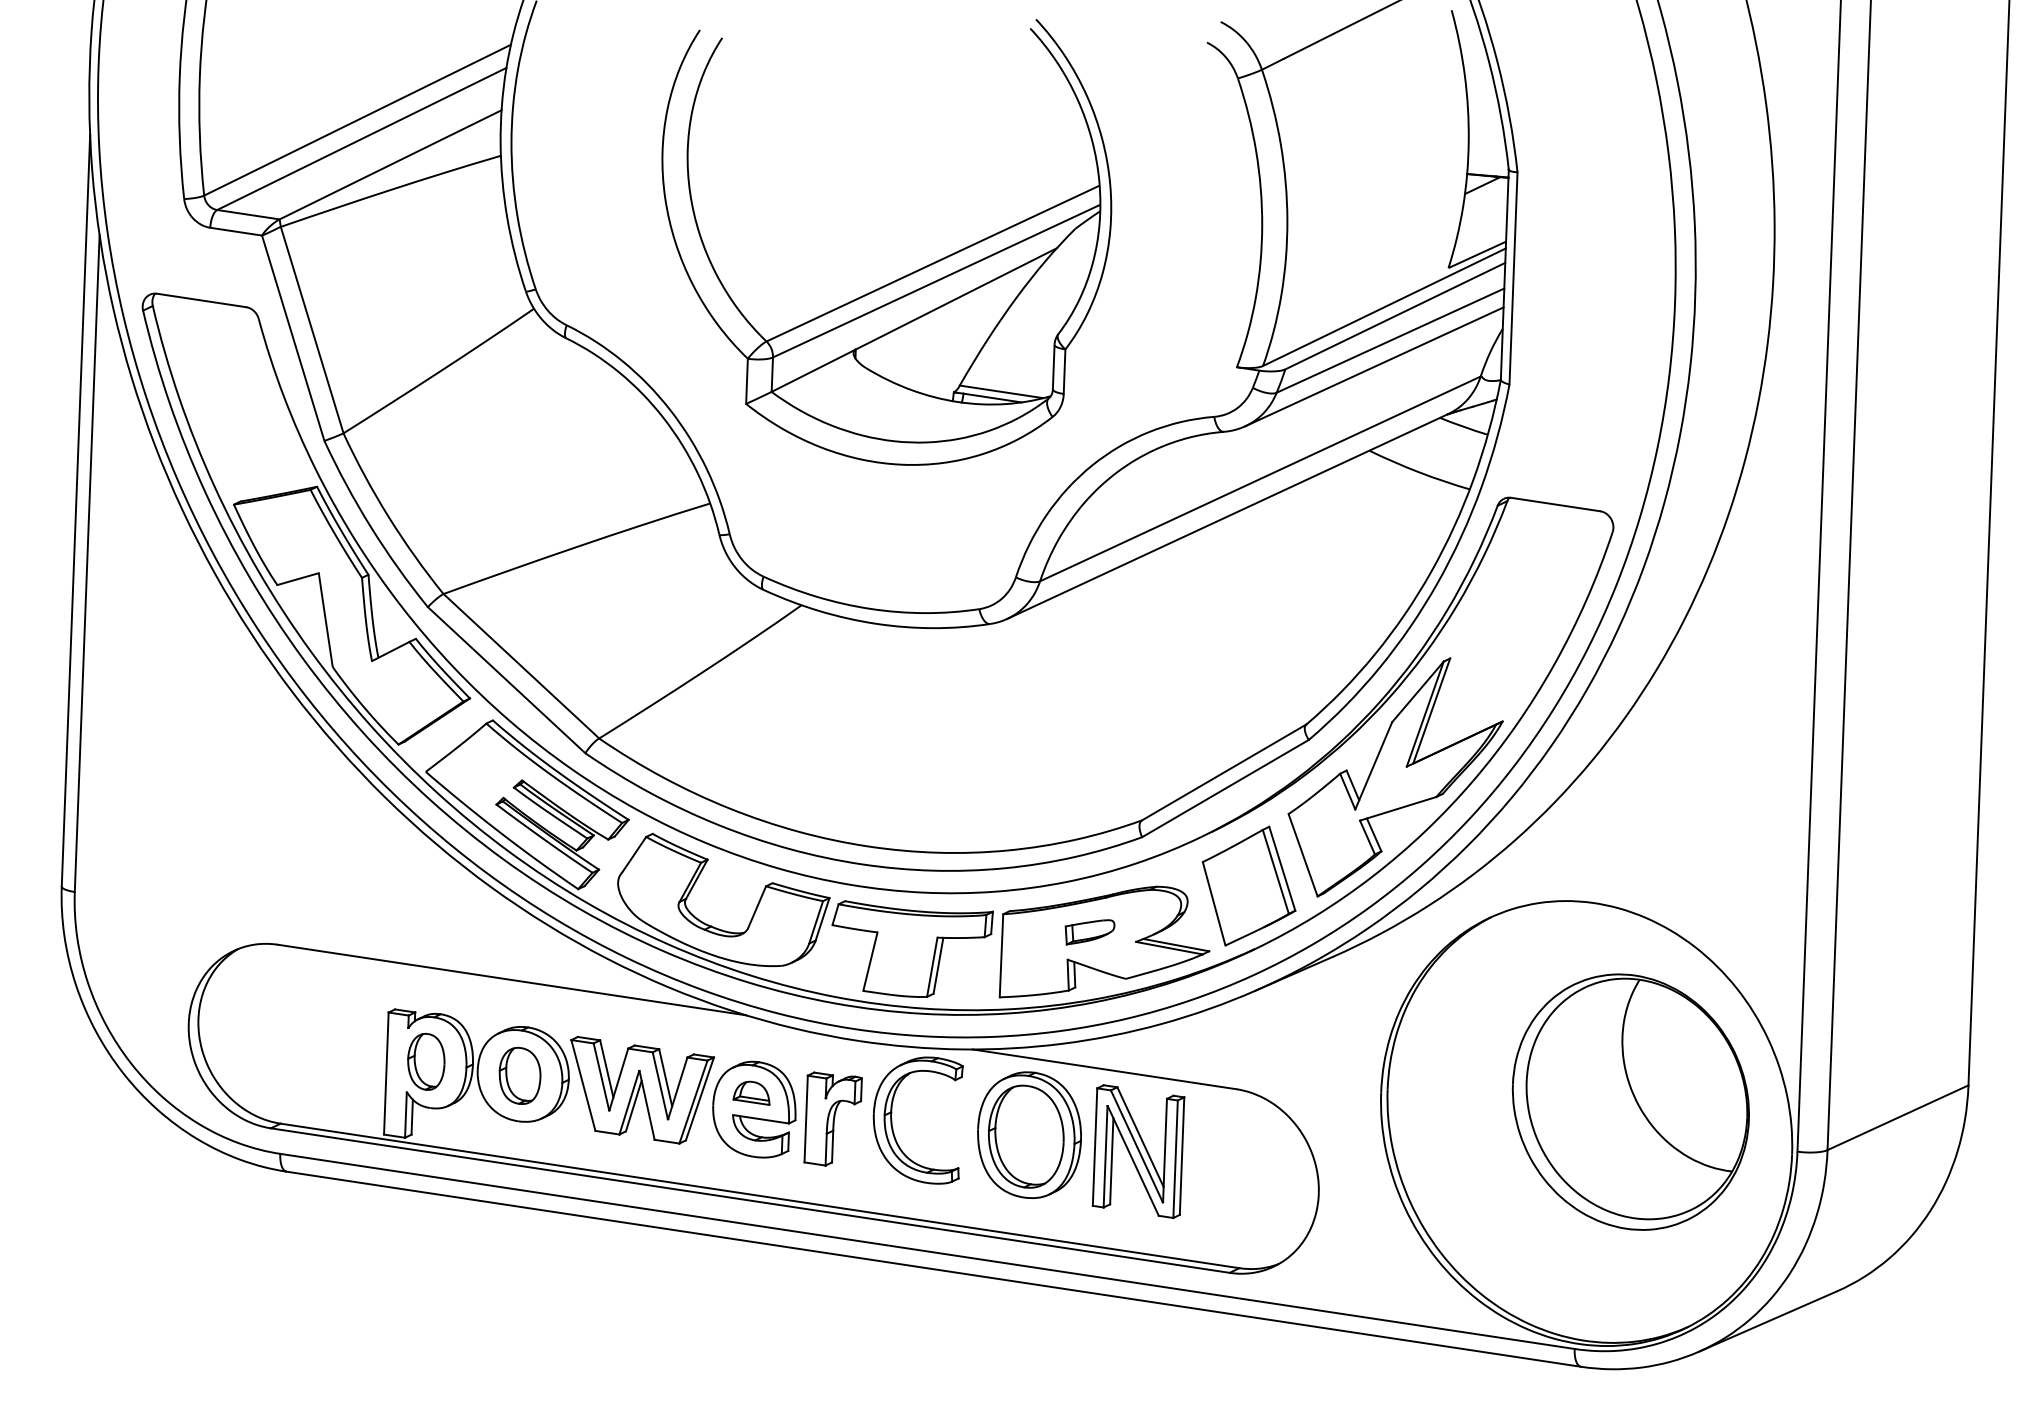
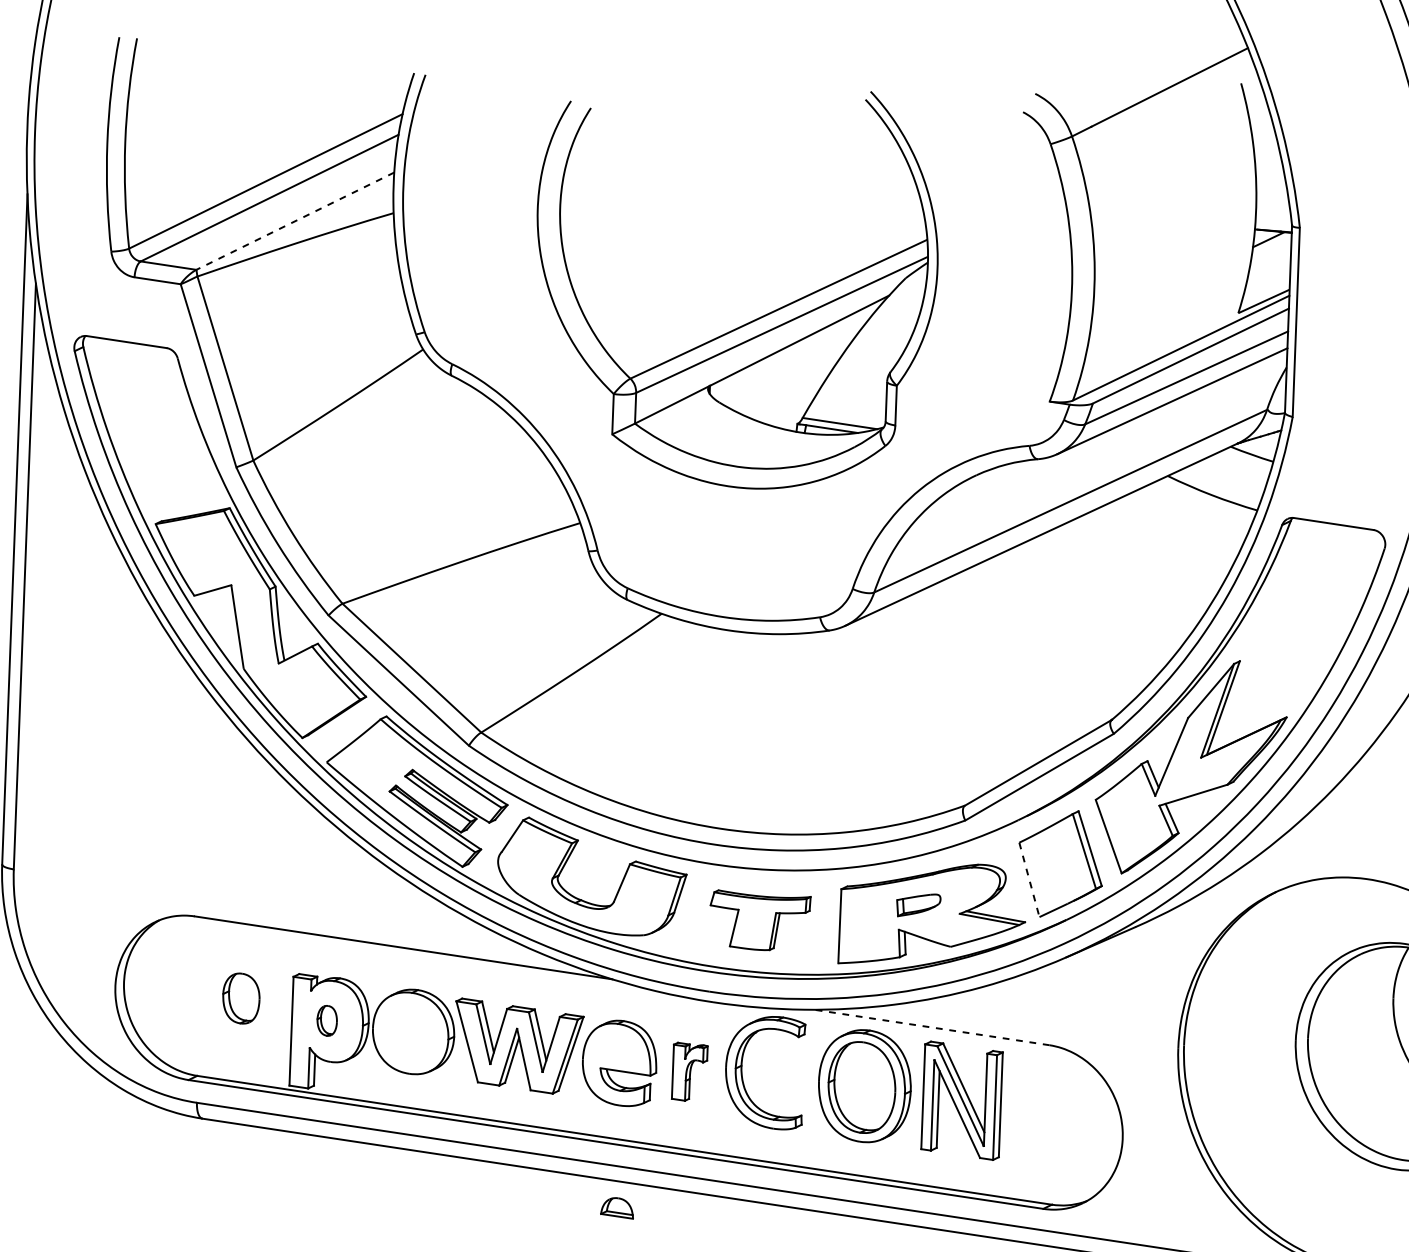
line: (390, 164) -> (295, 220), solid -> dashed
line: (1214, 904) -> (1029, 880), solid -> dashed
part: (912, 948) -> (760, 919), size x0.7
part: (426, 1061) -> (327, 1020), size x0.6
line: (1104, 1069) -> (931, 1027), solid -> dashed
part: (519, 1075) -> (240, 998), moved
part: (751, 1092) -> (617, 1207), moved
part: (832, 1118) -> (689, 1071), size x0.7

